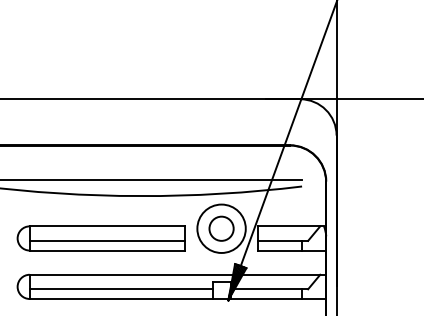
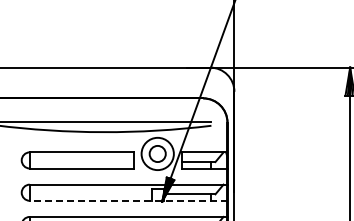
line: (107, 241) -> (81, 162), removed
line: (120, 289) -> (90, 194), removed
line: (177, 298) -> (128, 200), solid -> dashed

